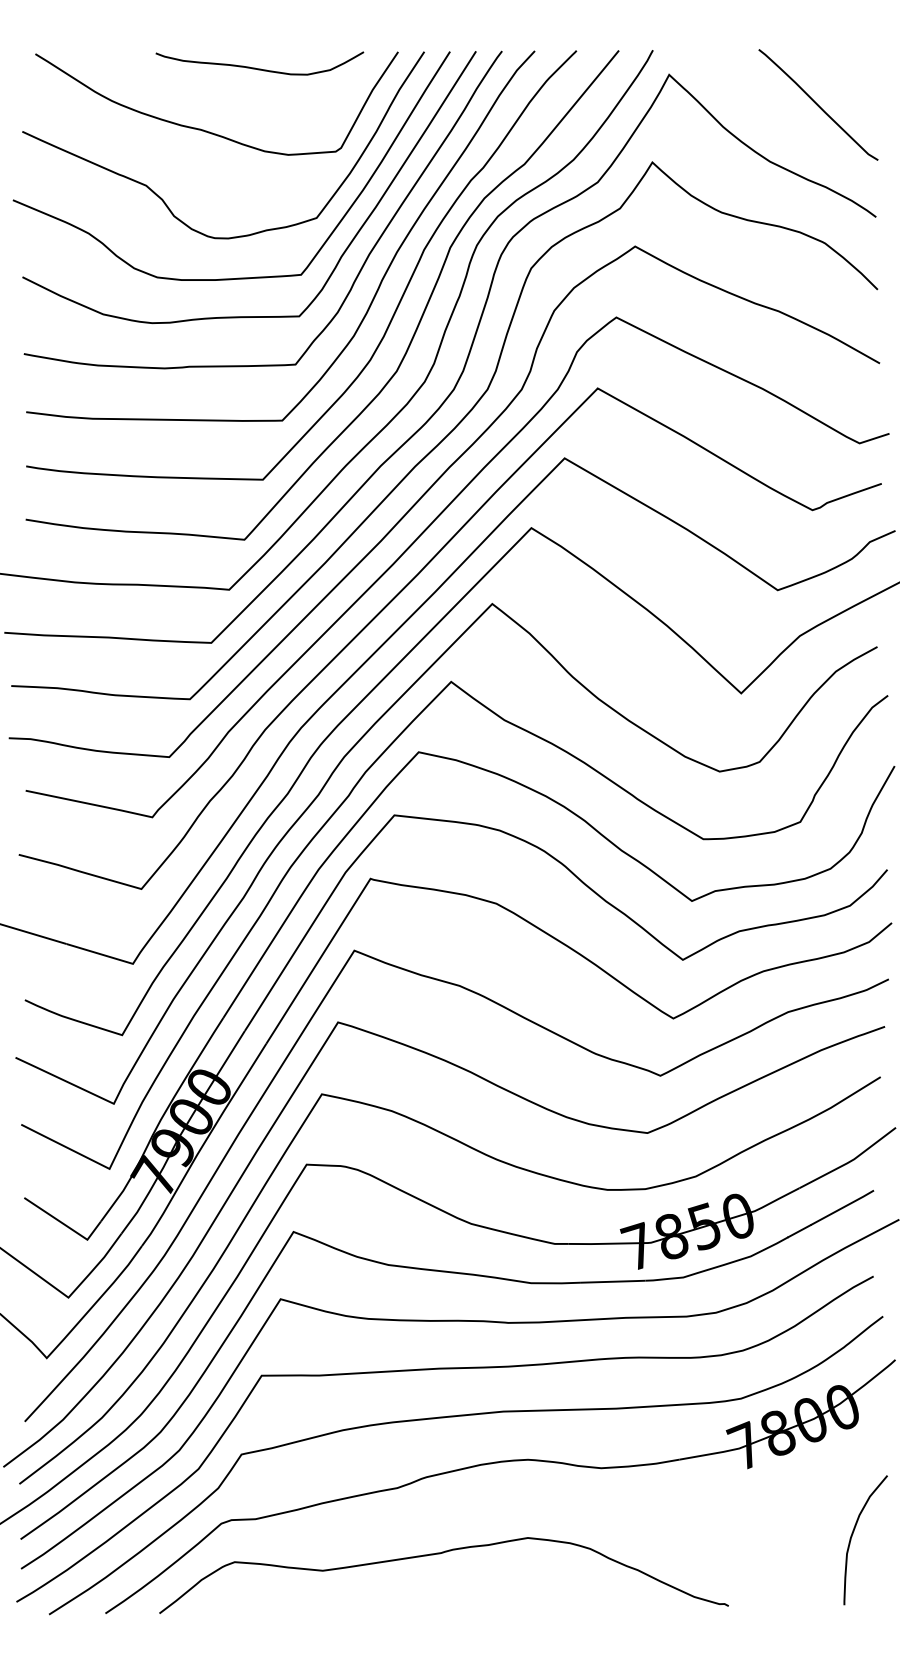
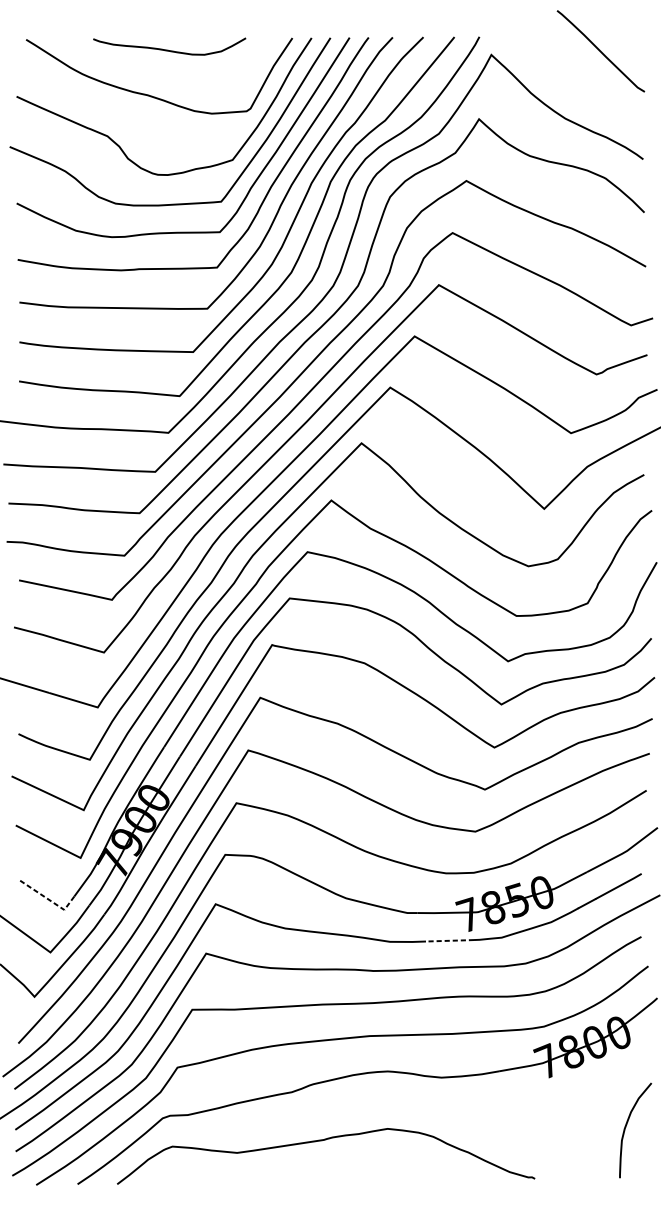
curve: (259, 68) -> (169, 50), moved
curve: (818, 104) -> (600, 50), moved
line: (65, 1225) -> (48, 899), solid -> dashed
line: (612, 1281) -> (449, 940), solid -> dashed

